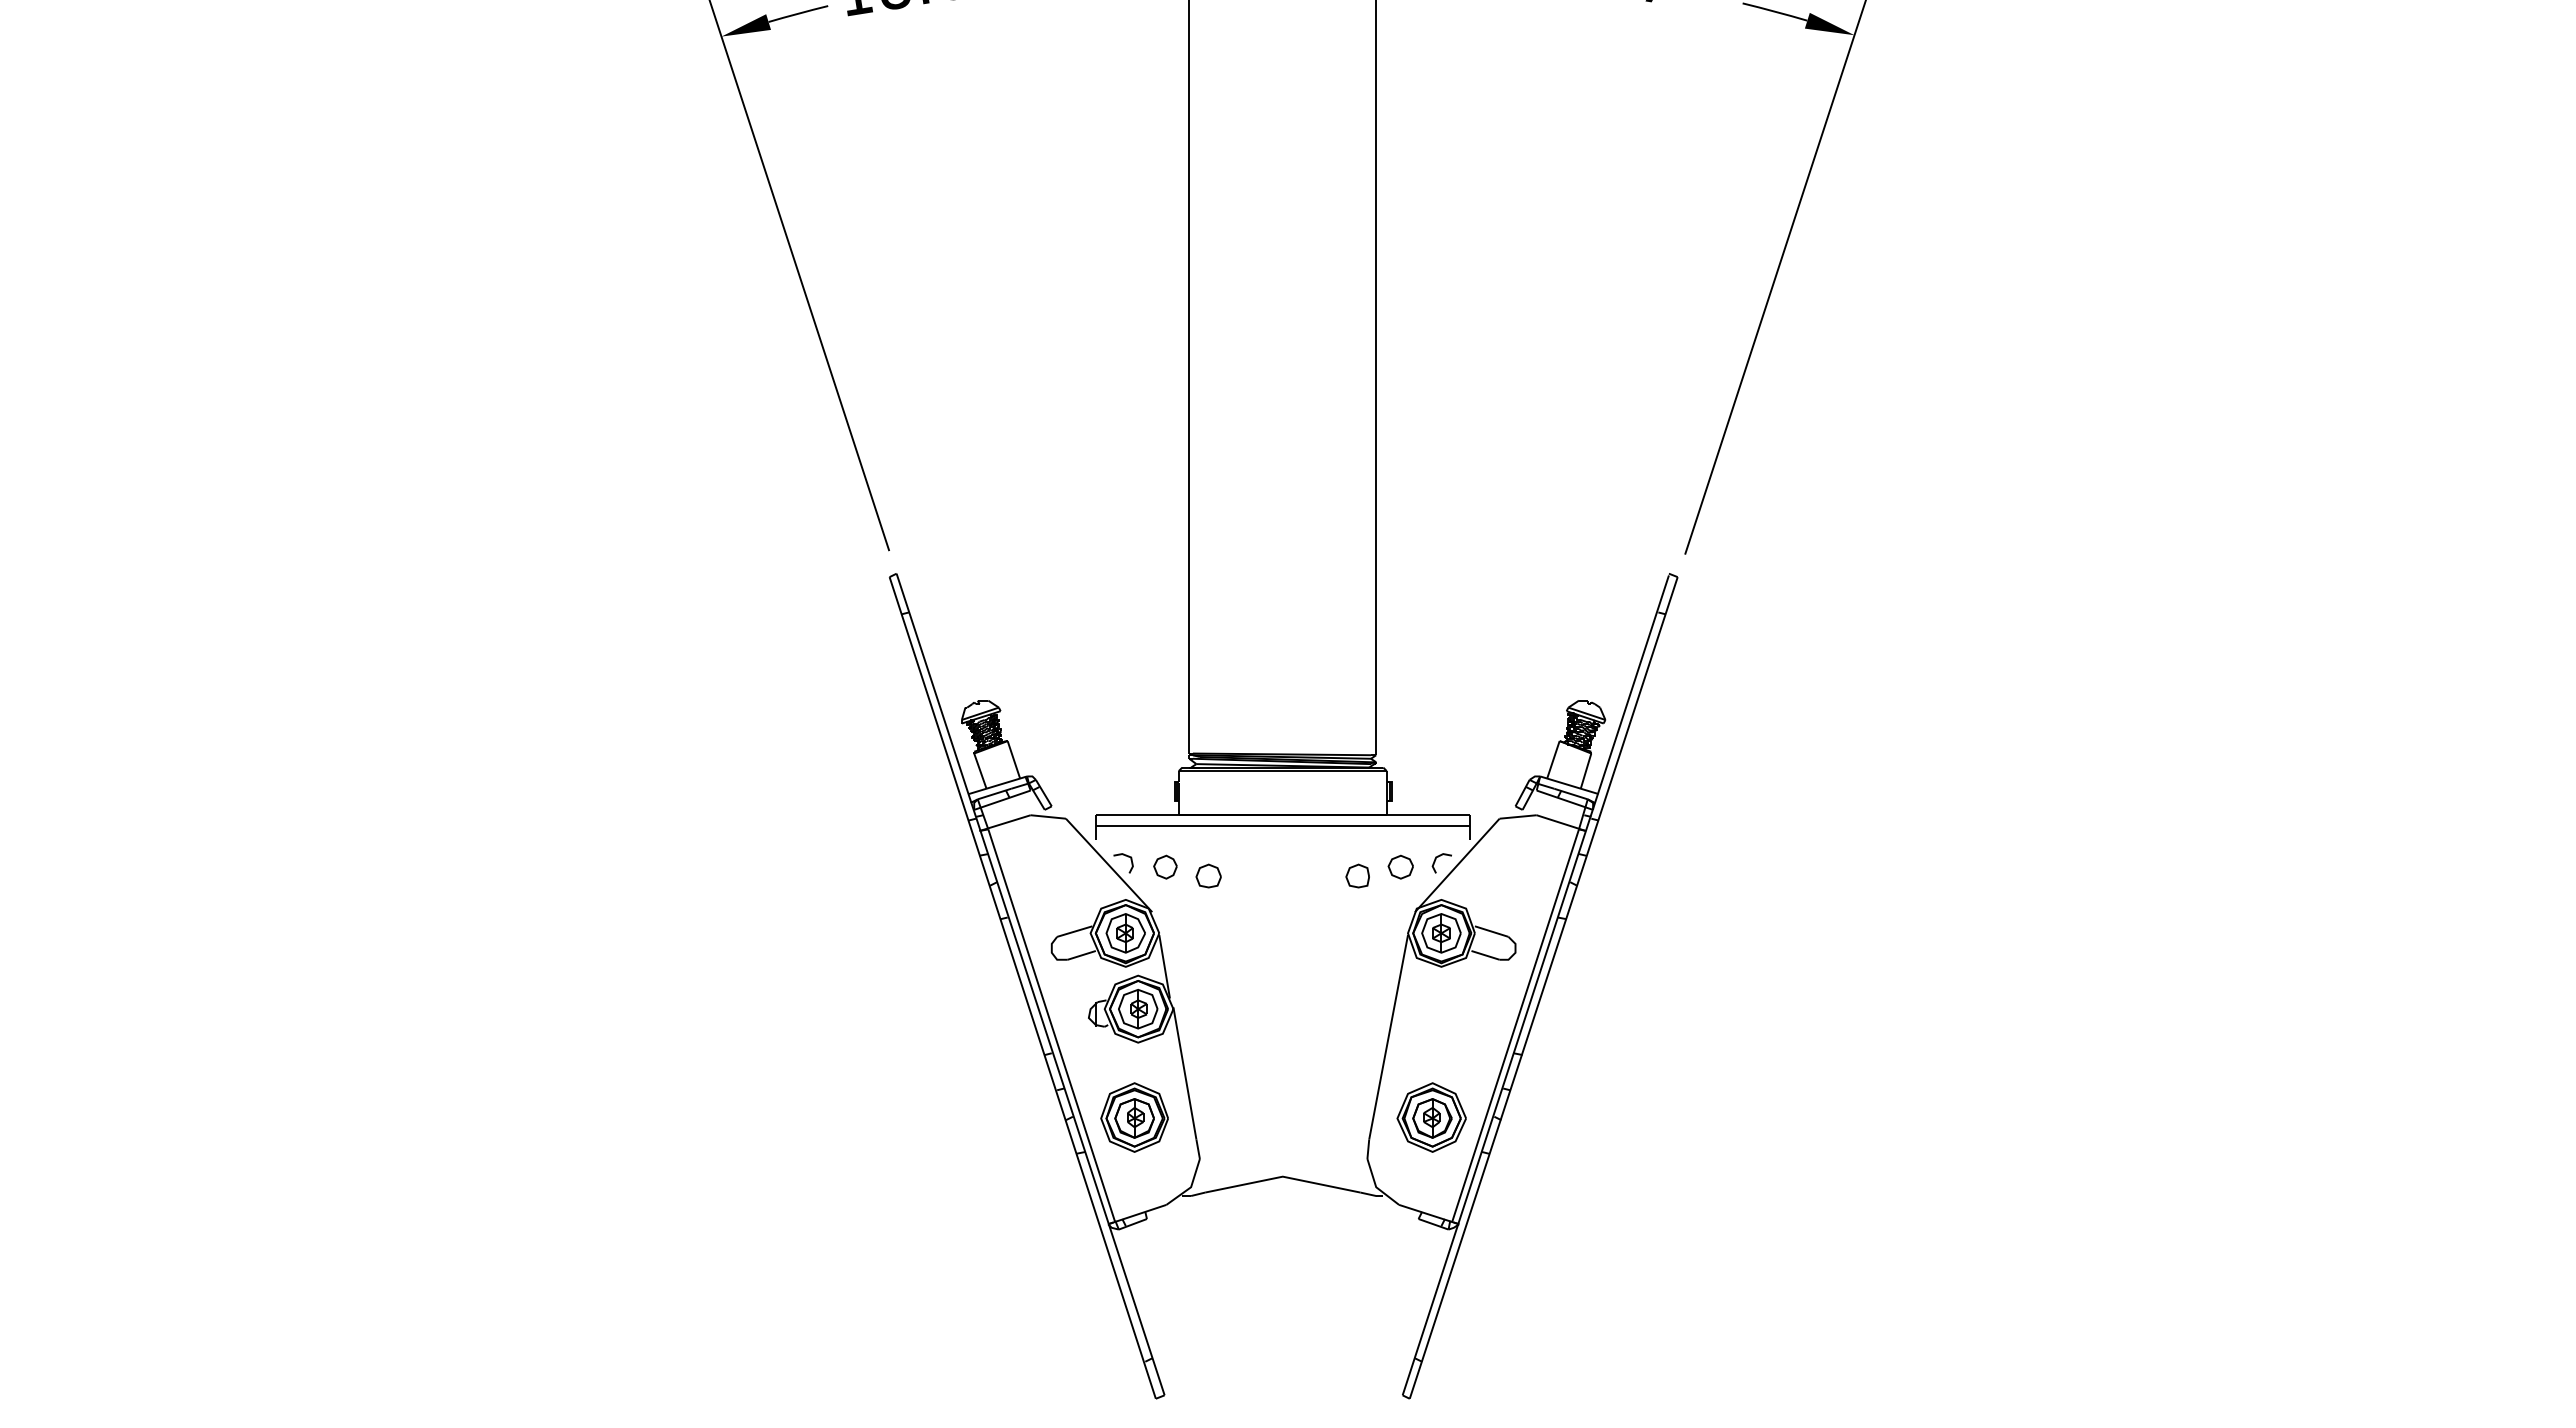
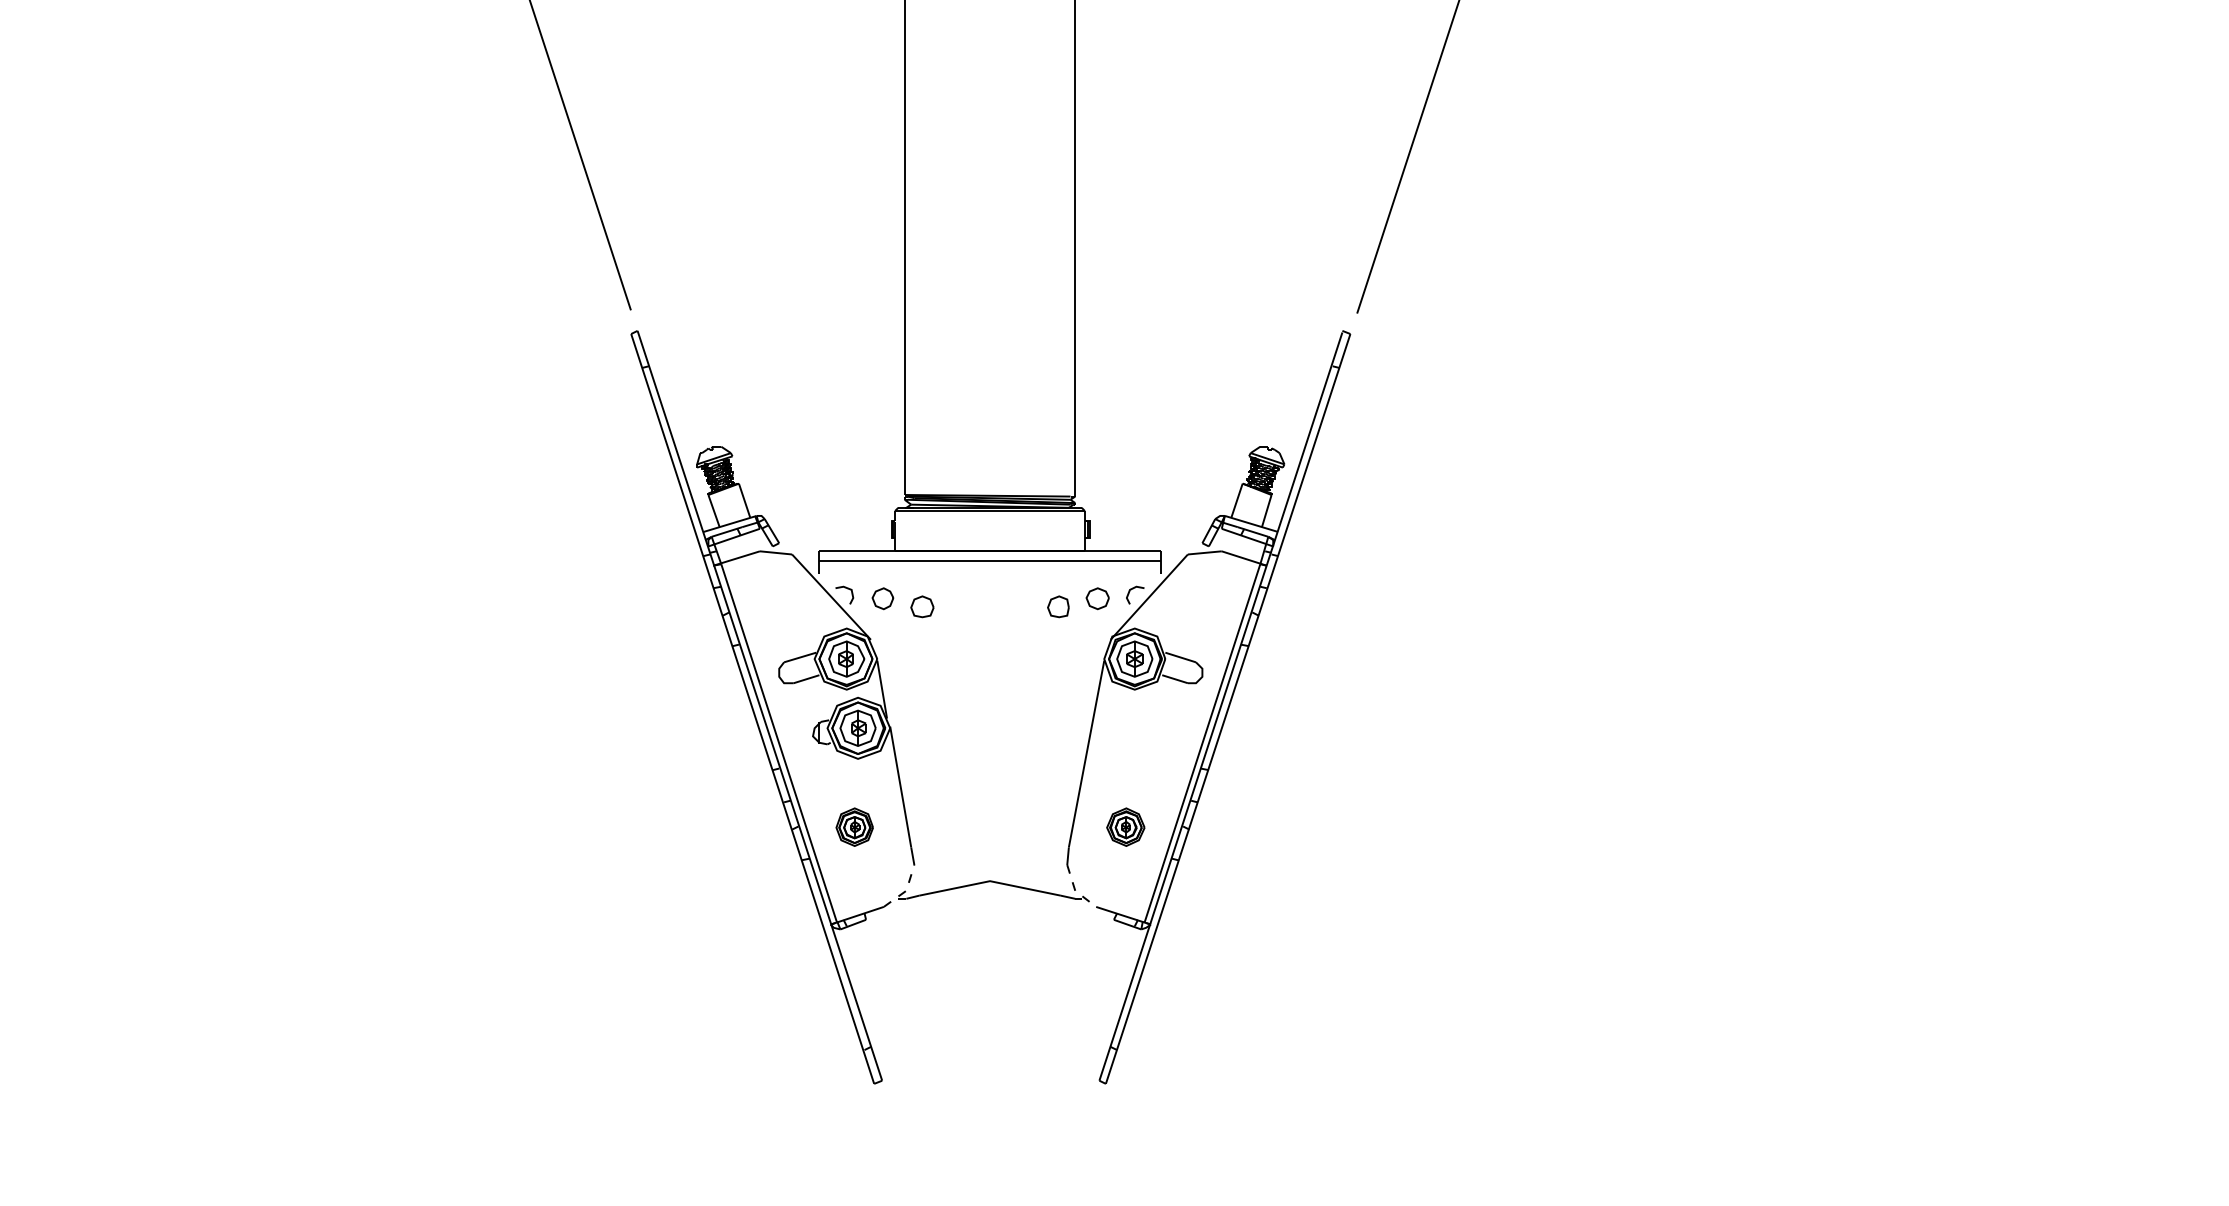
part: (1134, 1117) -> (854, 827), size x0.6
part: (1431, 1117) -> (1125, 827), size x0.6
line: (1191, 1187) -> (906, 891), solid -> dashed
line: (1376, 1187) -> (1075, 891), solid -> dashed

